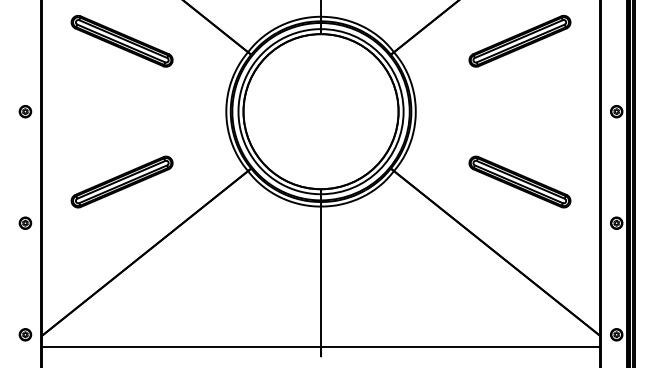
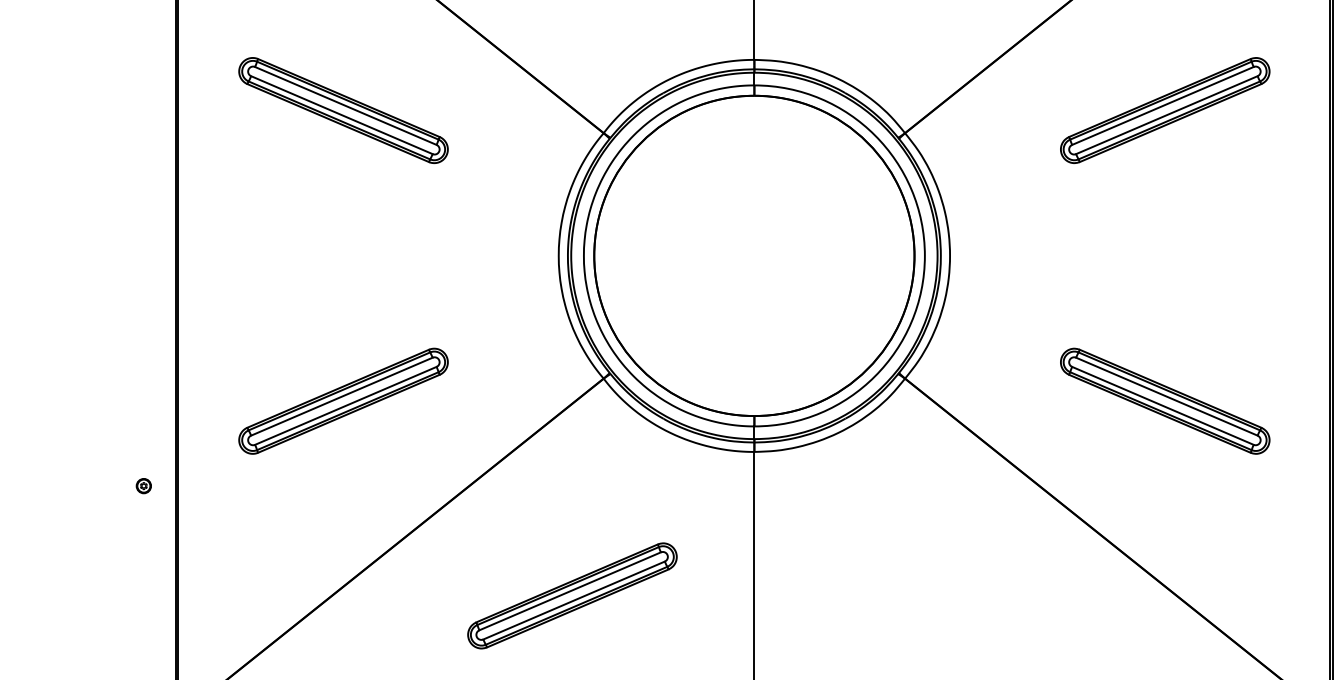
part: (25, 111) -> (143, 255), removed
part: (25, 222) -> (143, 484), size x0.6
part: (232, 276) -> (571, 596), added

